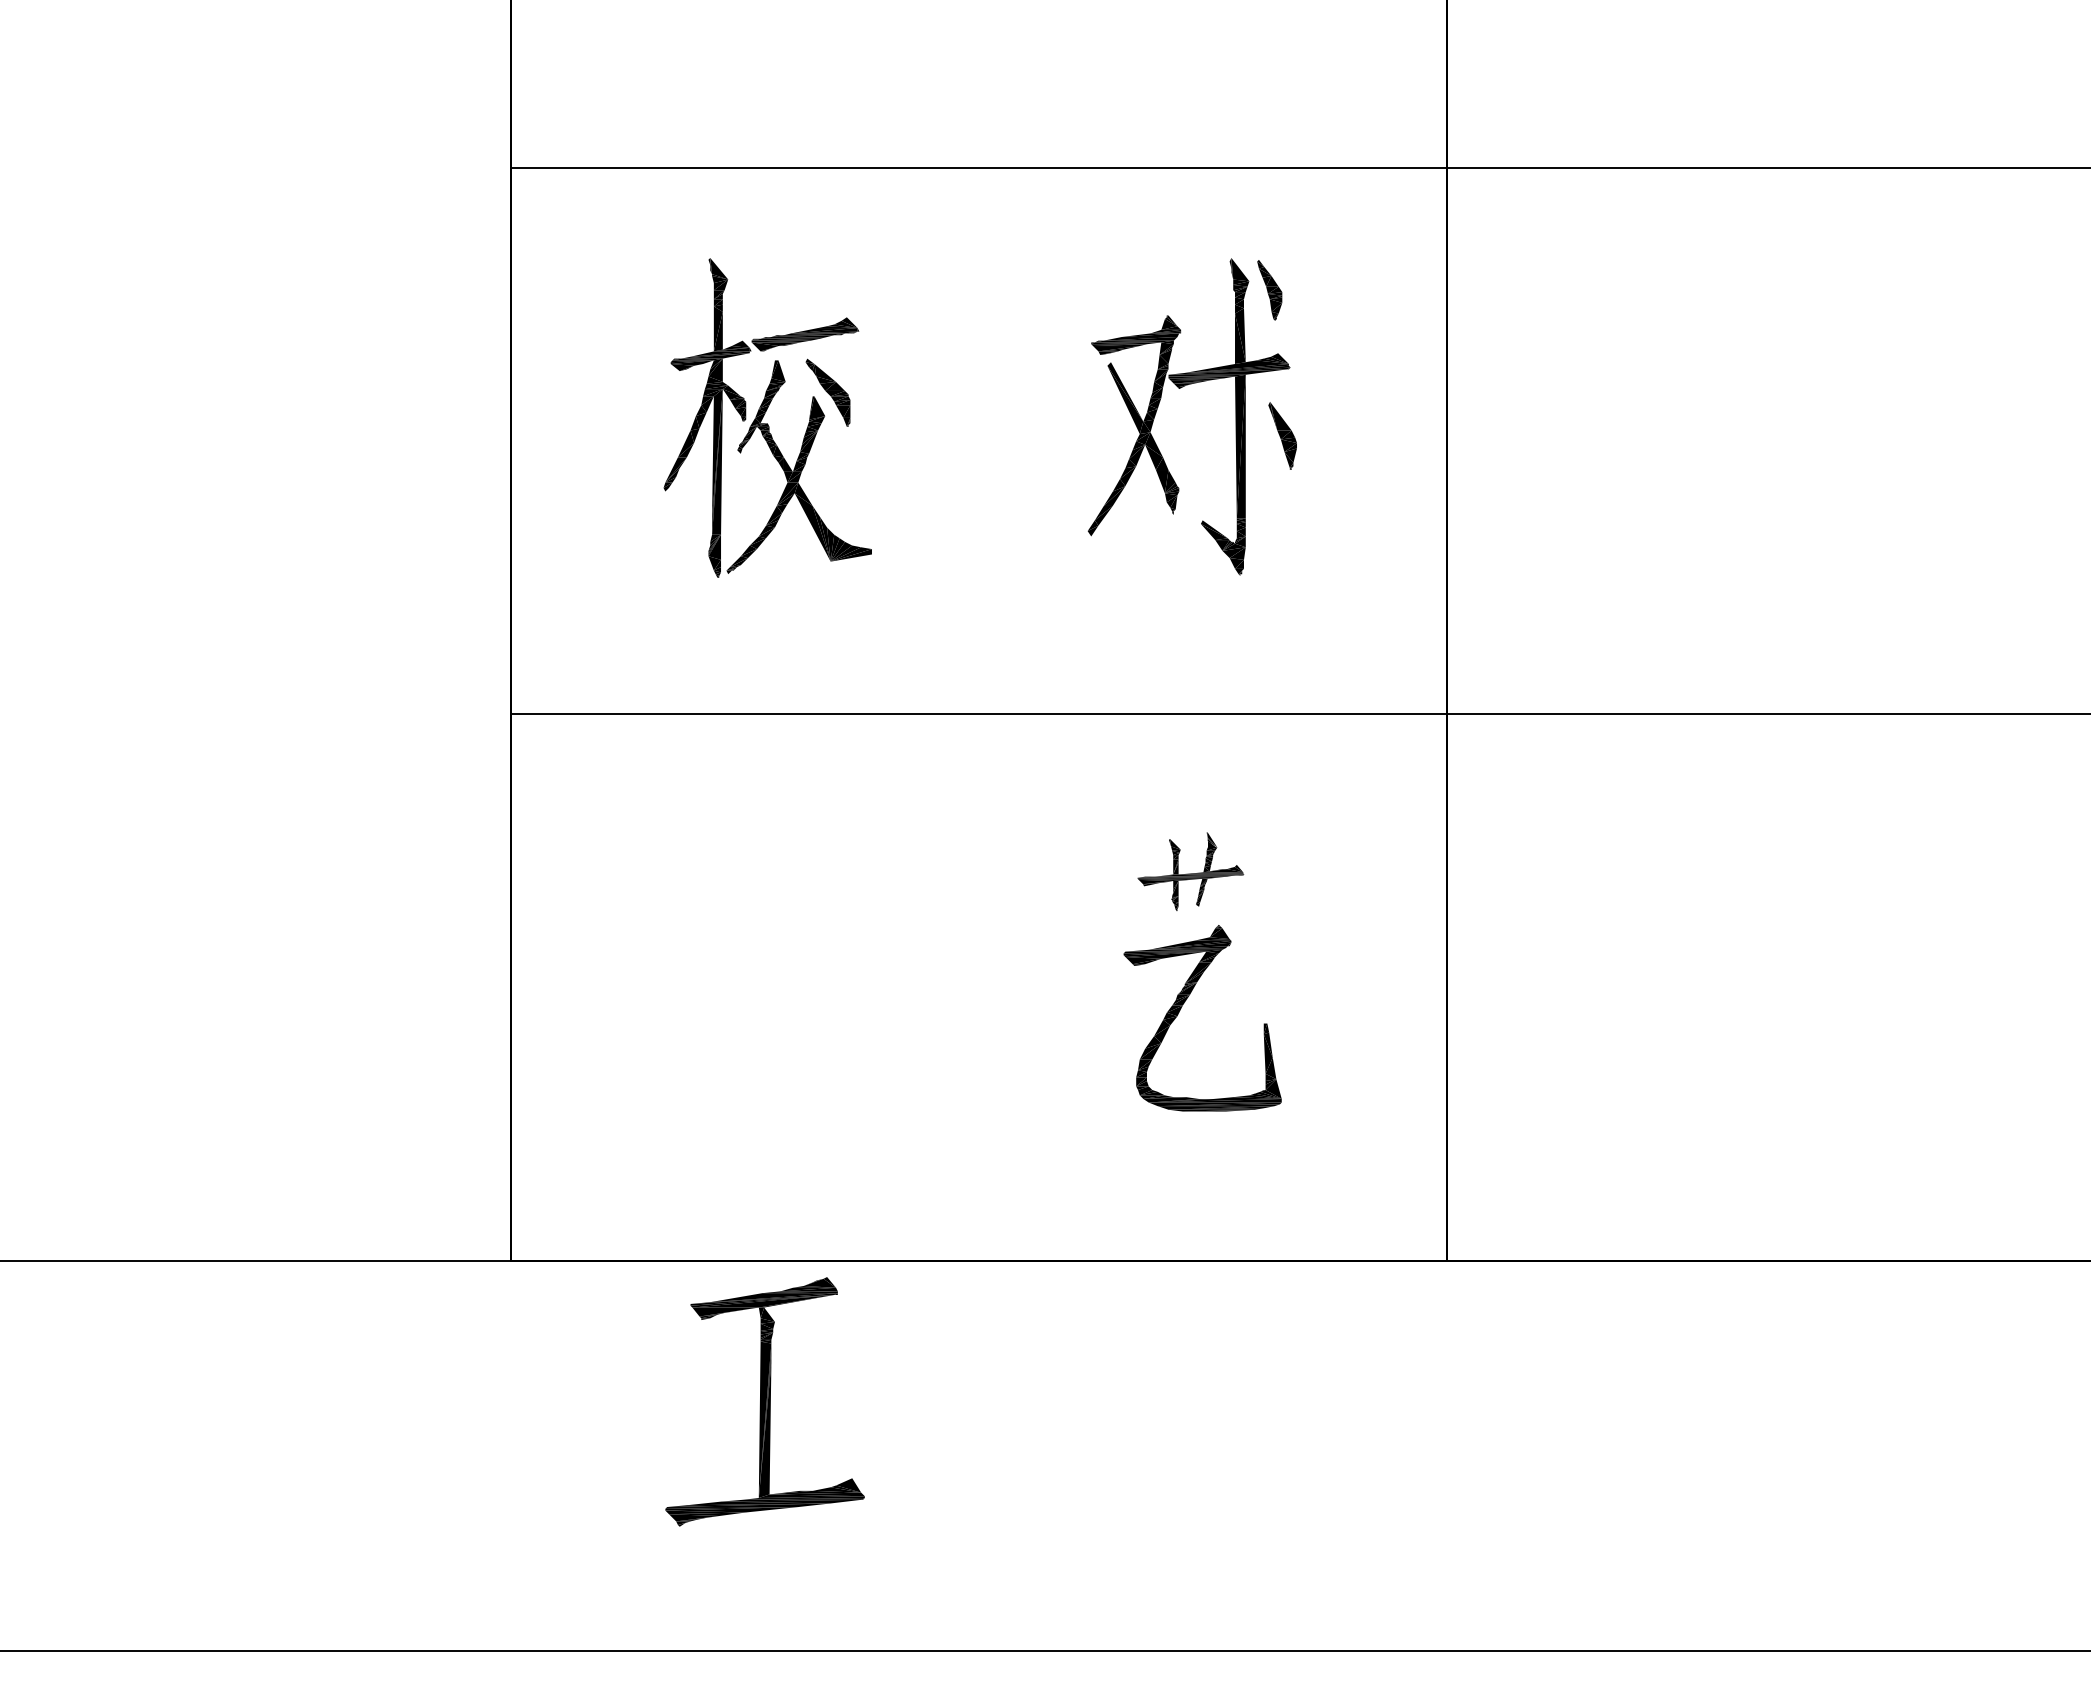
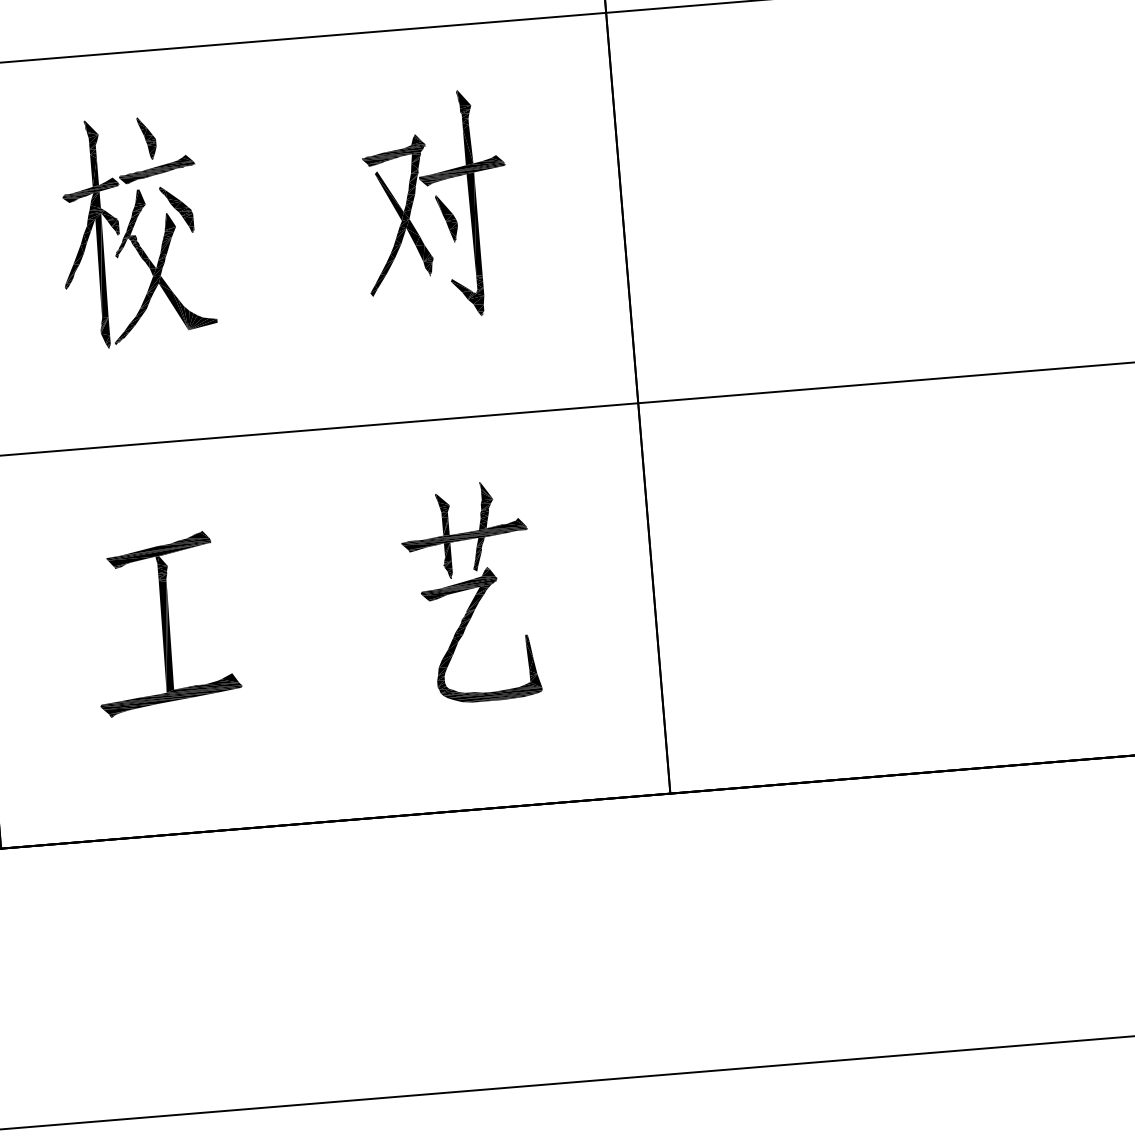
part: (1269, 290) -> (146, 138), moved
part: (1282, 435) -> (446, 218), moved
part: (1190, 871) -> (463, 530), size x1.67
part: (764, 1401) -> (165, 623), moved

